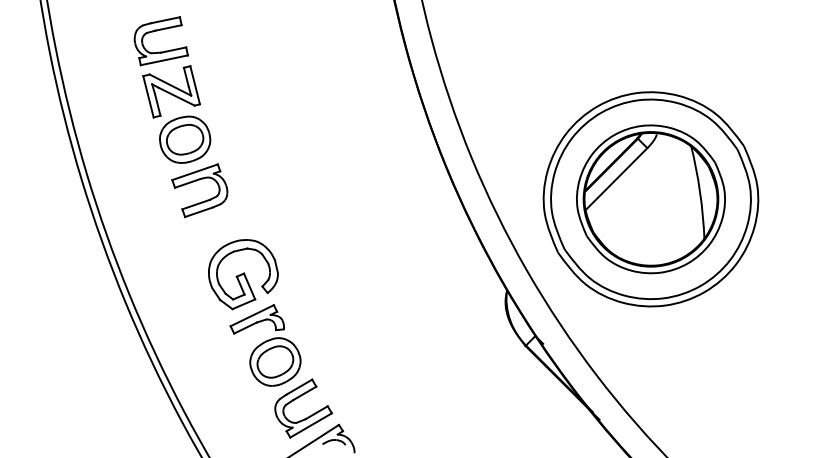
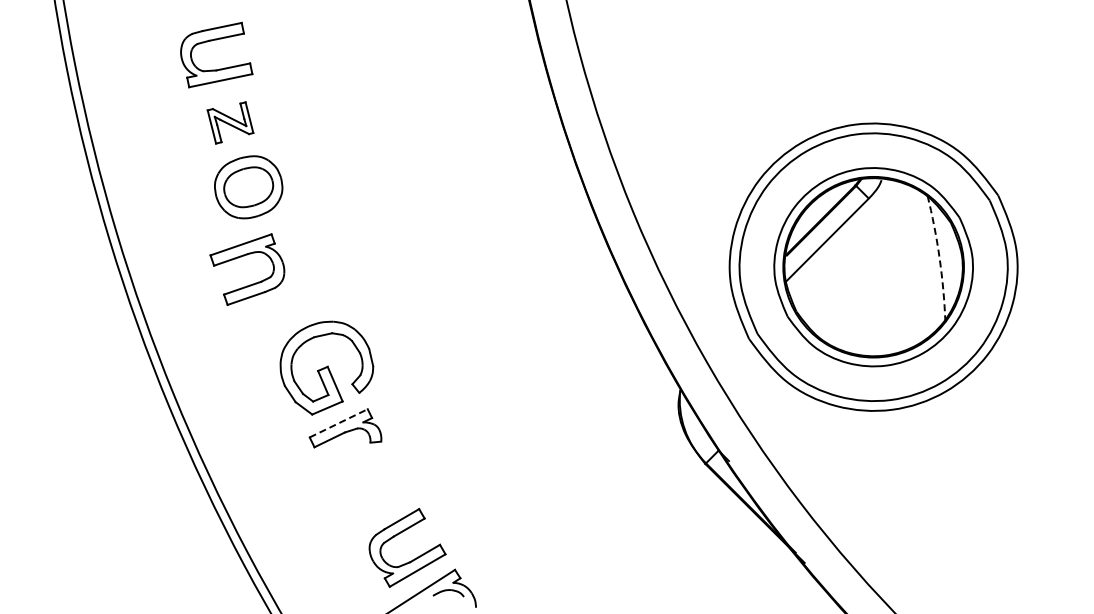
part: (171, 91) -> (230, 122), size x0.6
part: (197, 180) -> (244, 256), moved
arc: (700, 192) -> (939, 257), solid -> dashed
line: (252, 315) -> (339, 423), solid -> dashed
part: (275, 362) -> (369, 485), removed

